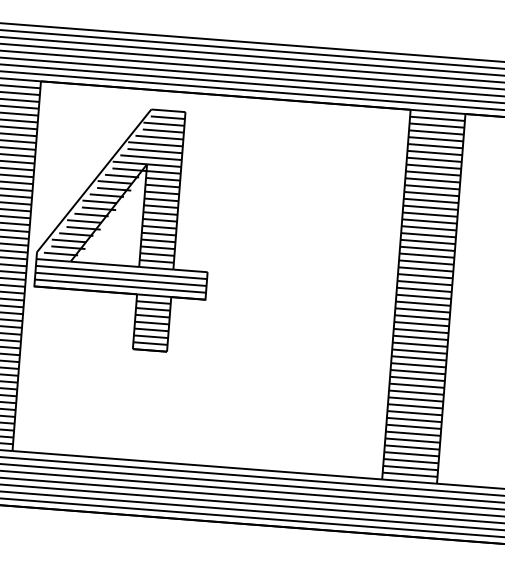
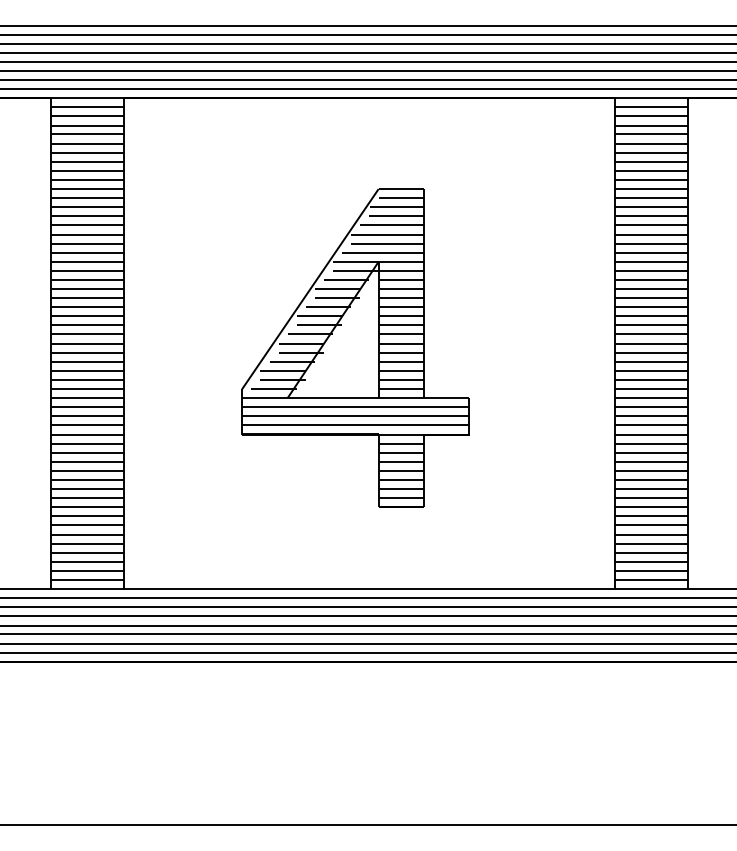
part: (124, 227) -> (355, 347), moved

